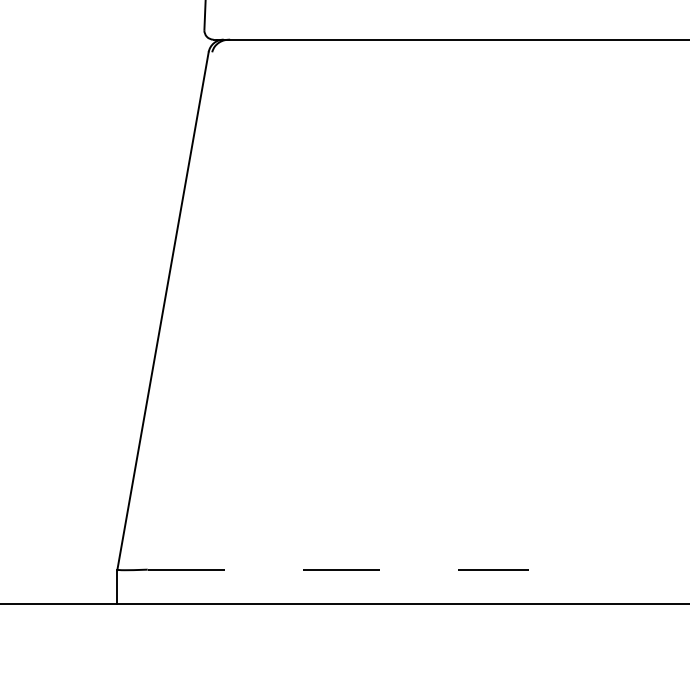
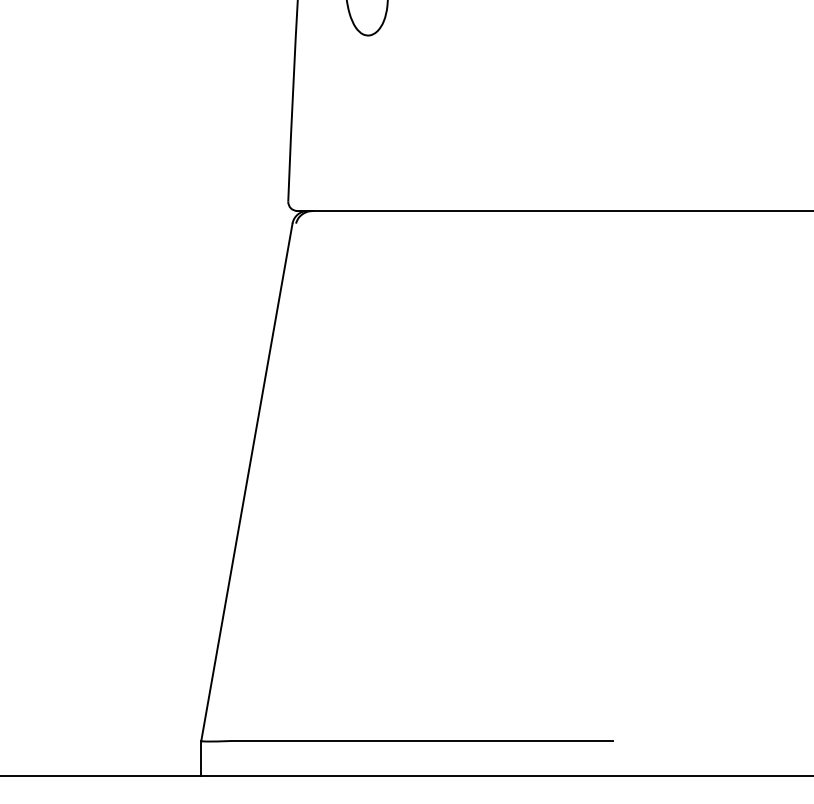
line: (338, 570) -> (422, 741), dashed -> solid

